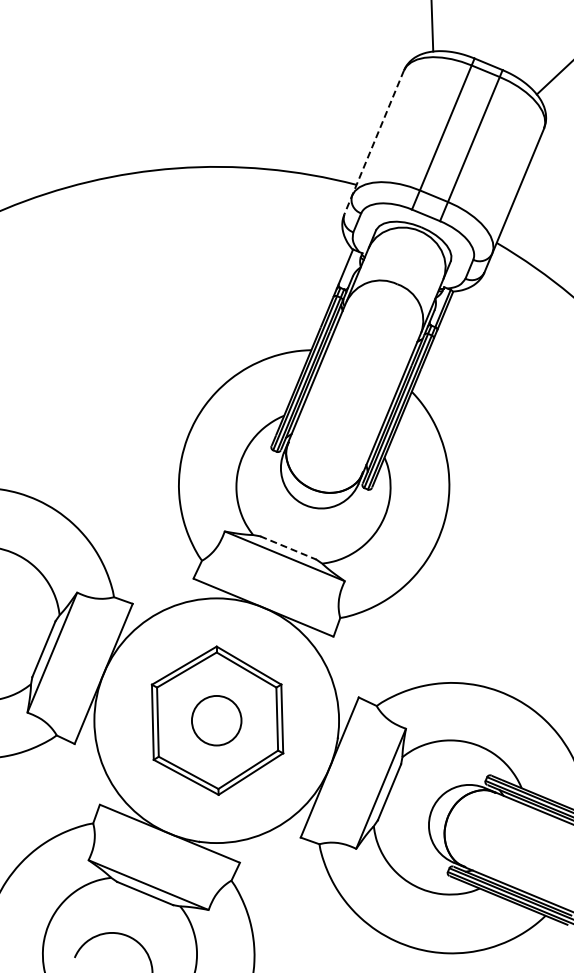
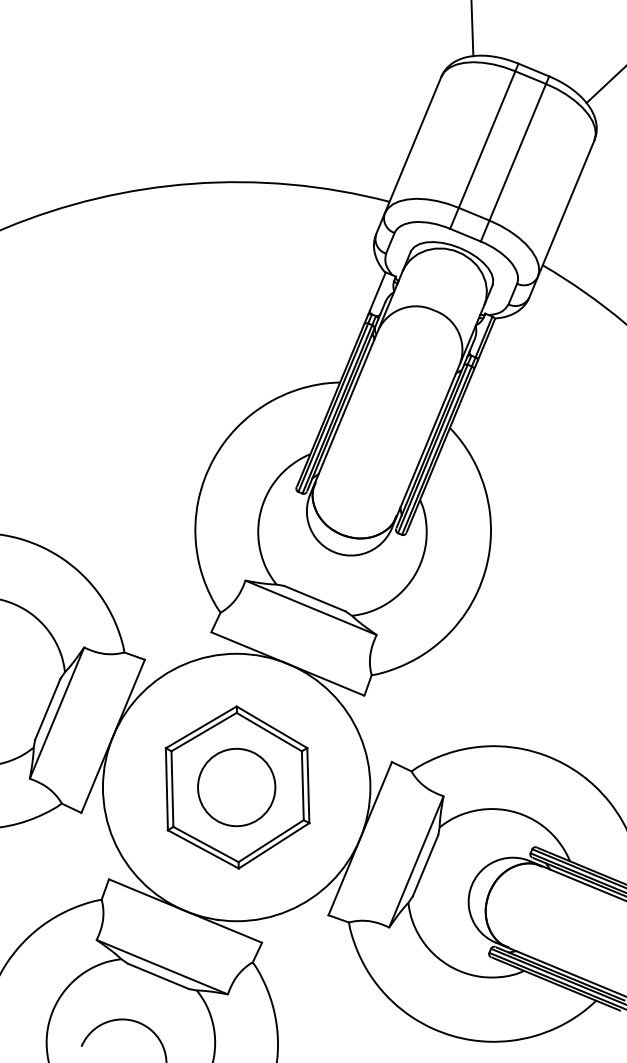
line: (374, 142) -> (409, 155), dashed -> solid
line: (288, 548) -> (315, 599), dashed -> solid
circle: (216, 720) -> (236, 787), size x1.43

